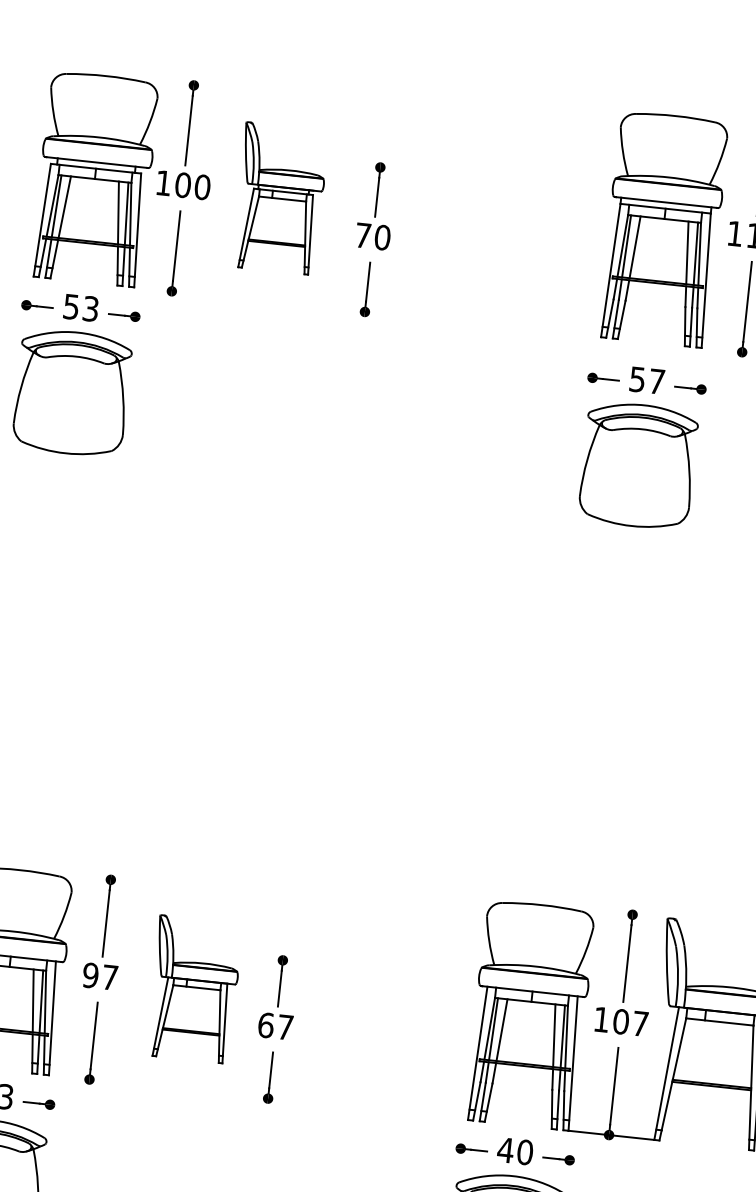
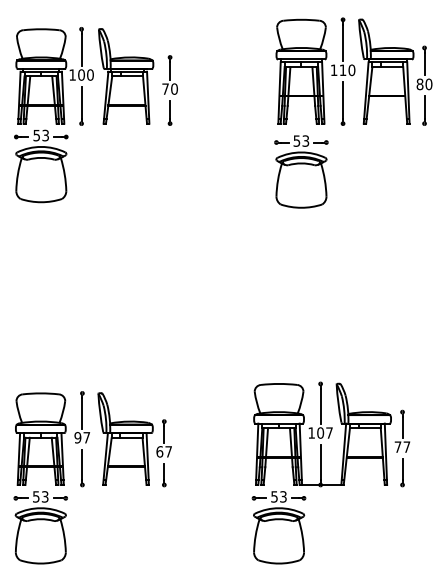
part: (280, 198) -> (126, 76), size x1.43
text: (656, 380) -> (305, 140), 57 -> 53
part: (194, 988) -> (125, 438), size x1.43
text: (514, 1150) -> (278, 496), 40 -> 53

